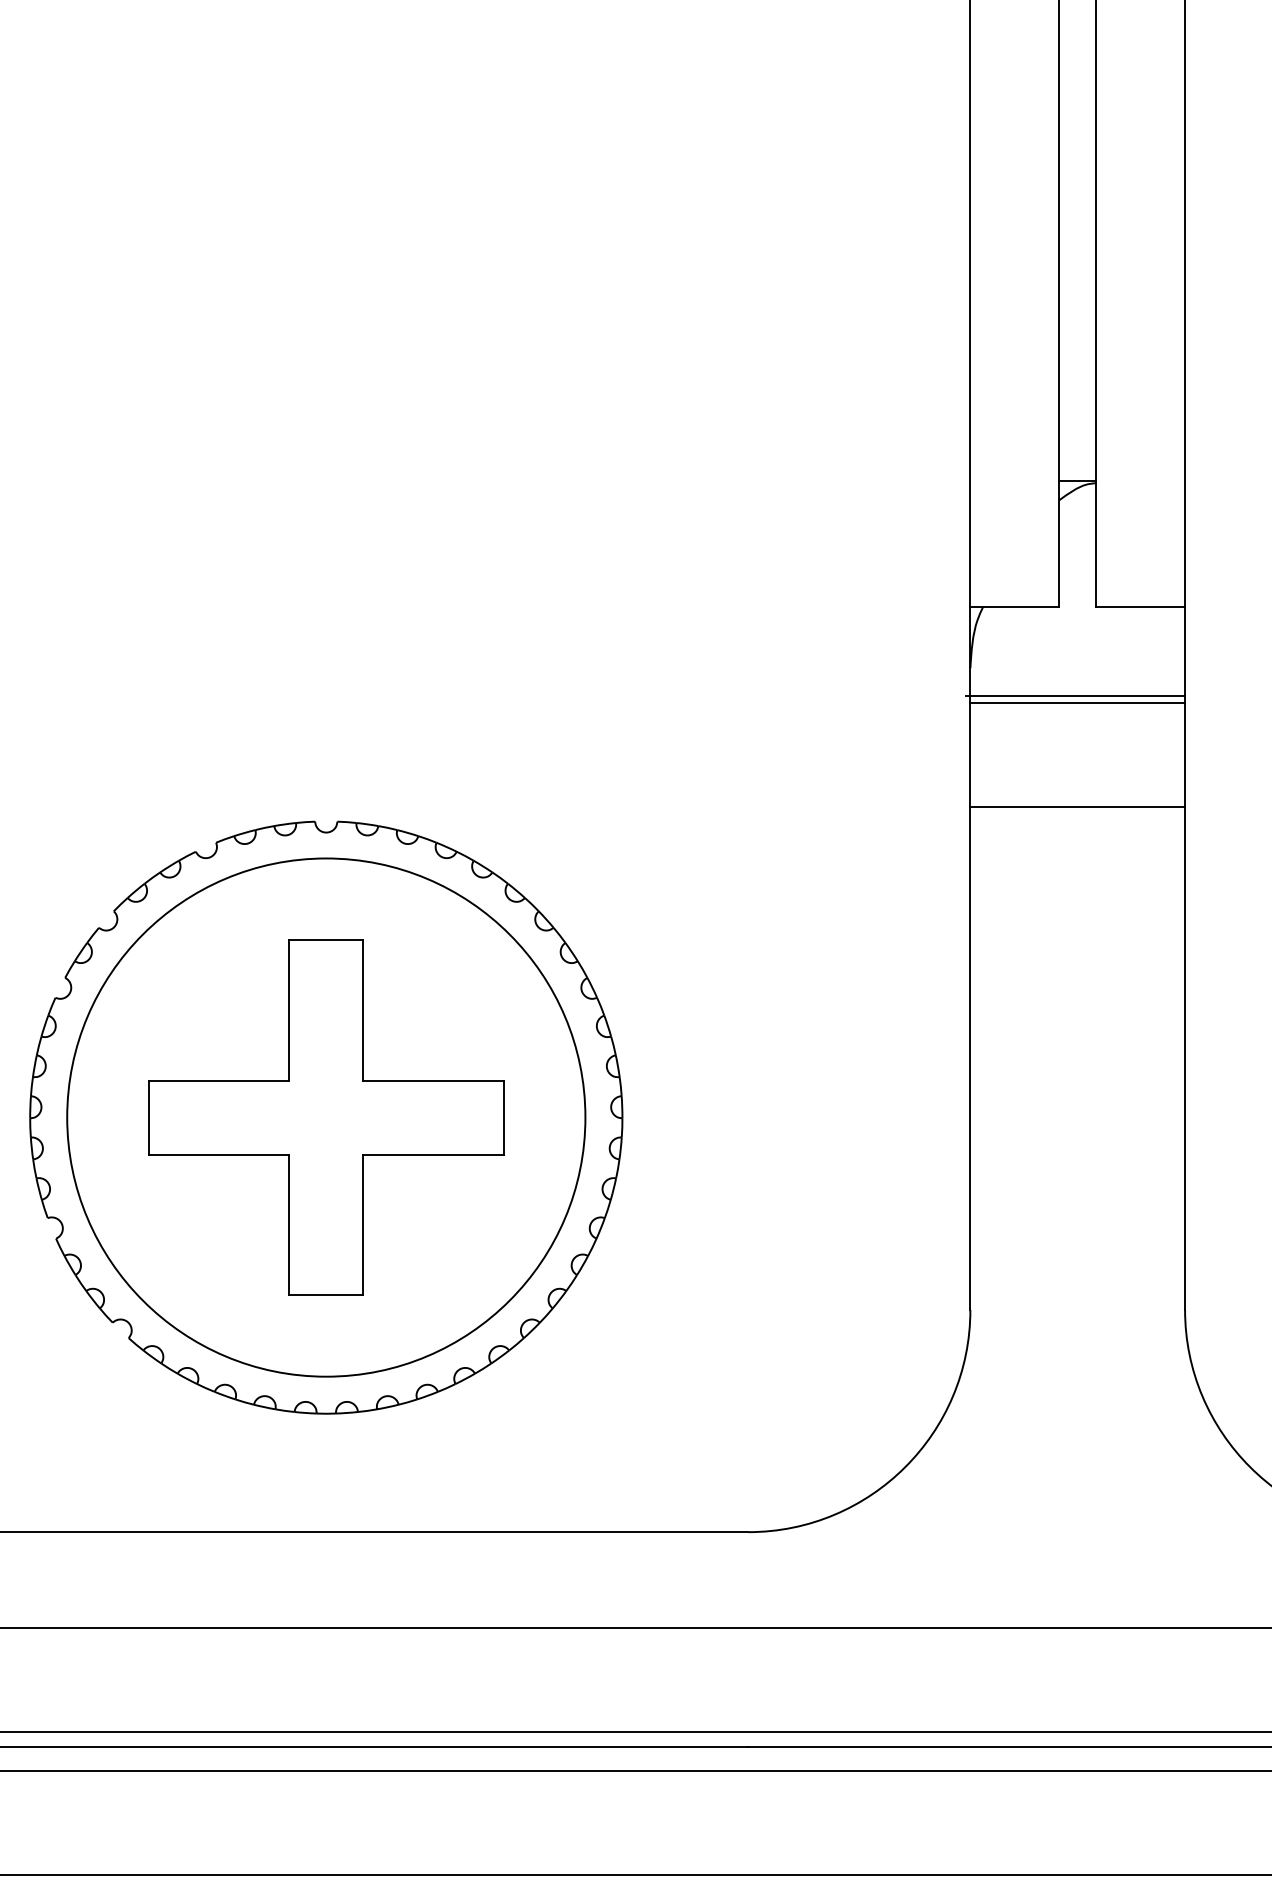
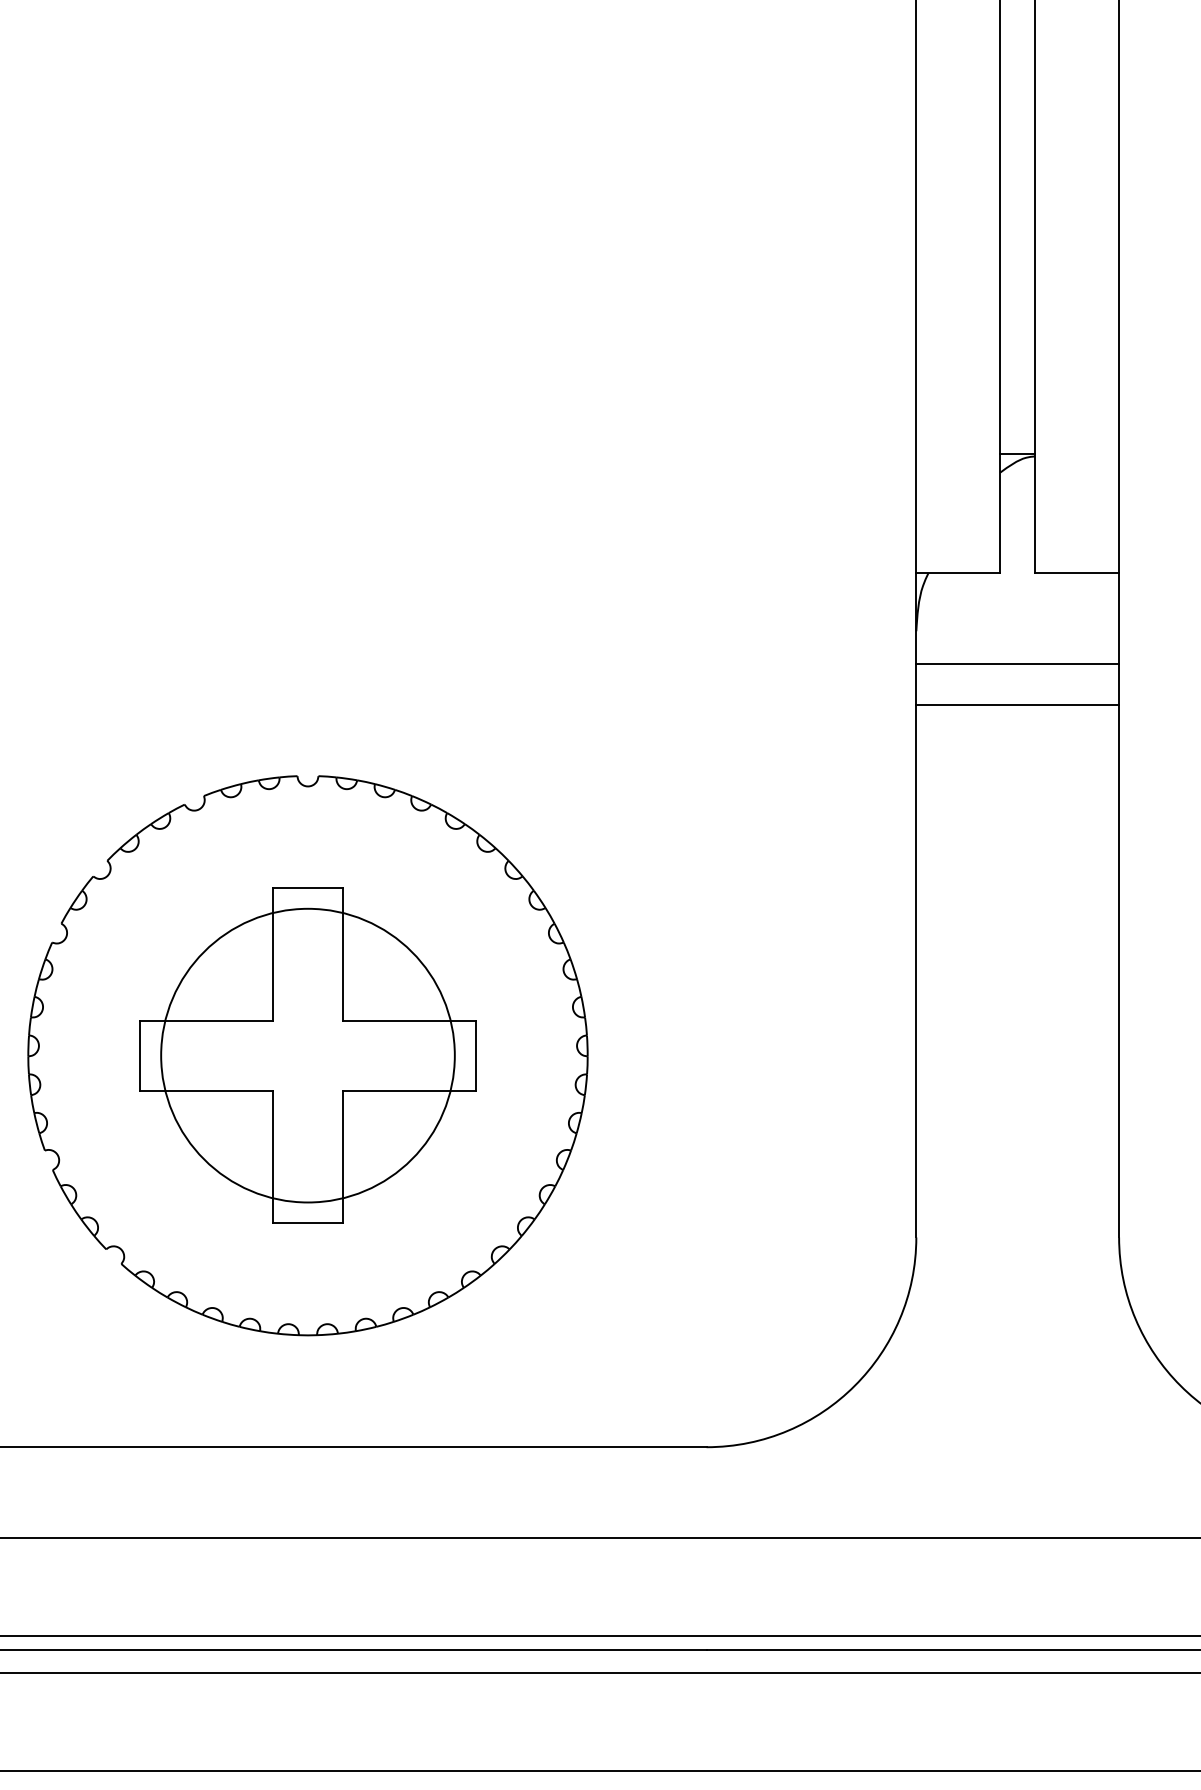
line: (1075, 695) -> (1015, 656), removed
line: (1077, 806) -> (1017, 705), moved
circle: (326, 1117) -> (308, 1055), size x0.6

